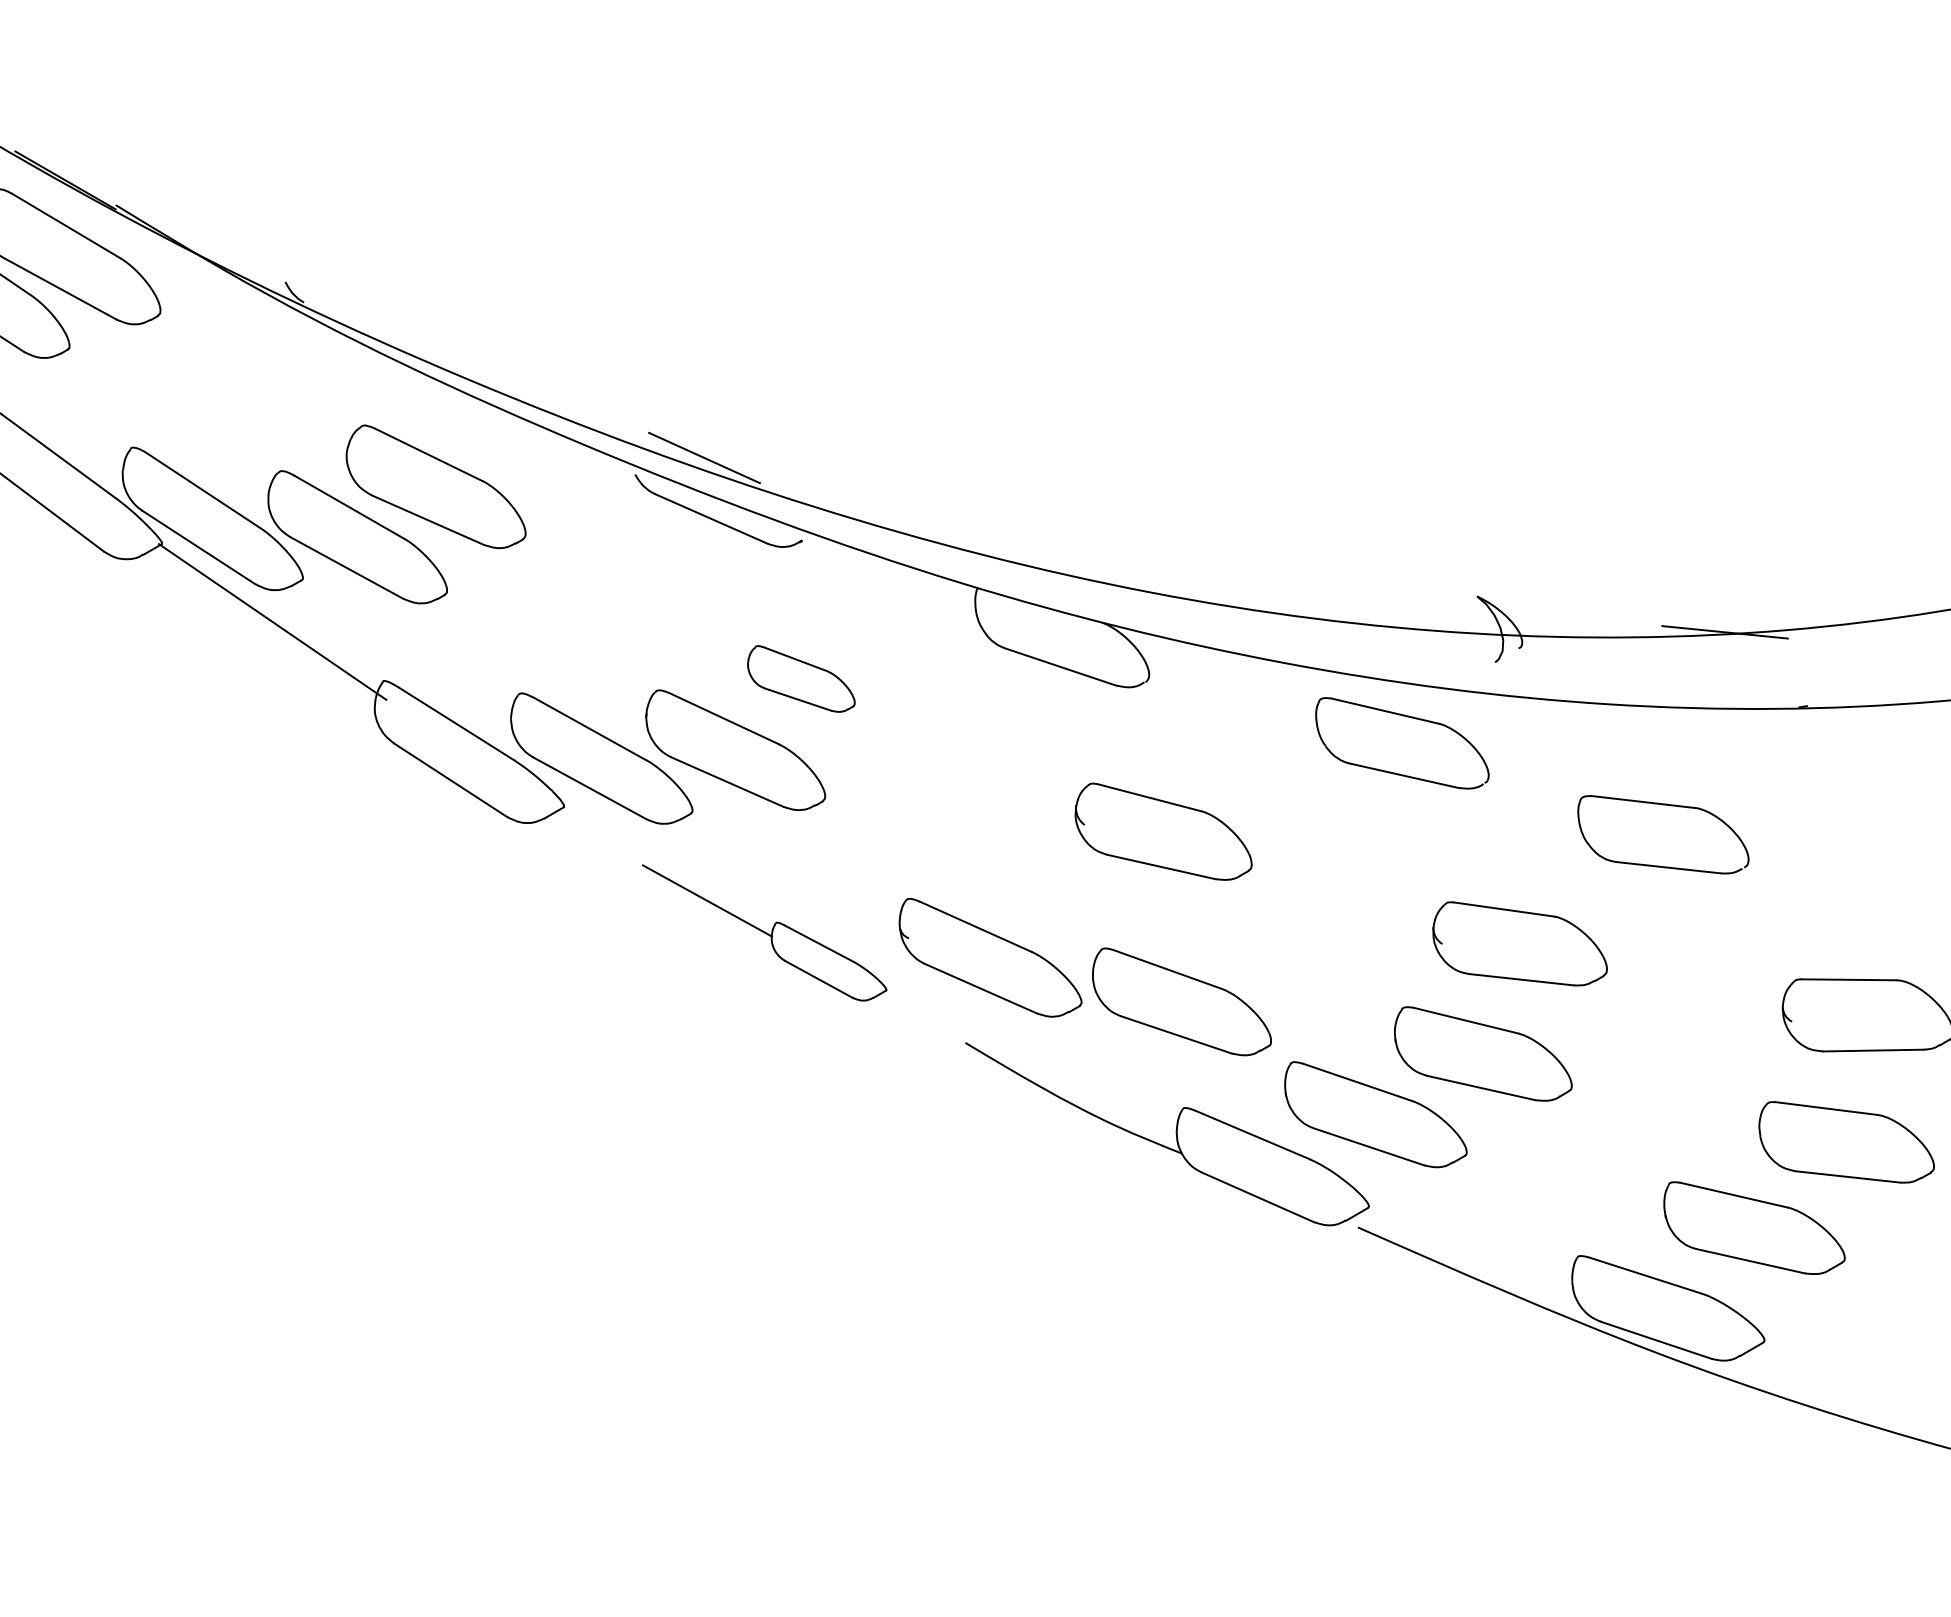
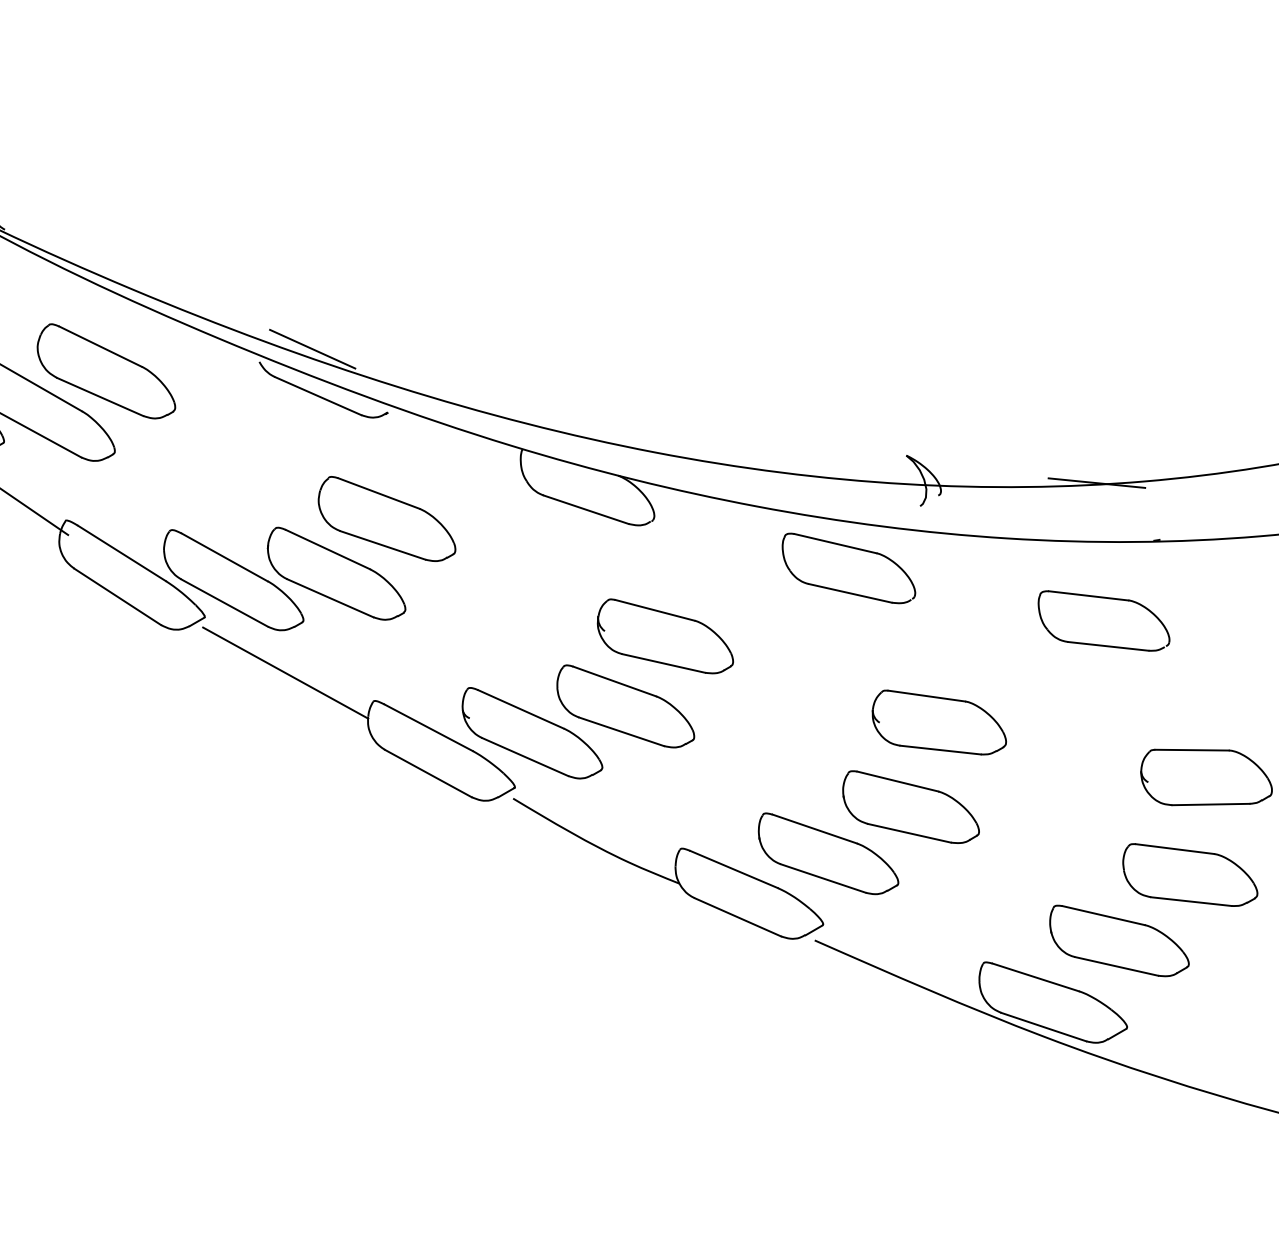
part: (801, 678) -> (387, 518), size x1.67
part: (1670, 806) -> (1109, 599), moved
part: (764, 932) -> (358, 713), size x1.67
part: (1181, 1001) -> (625, 706), moved

